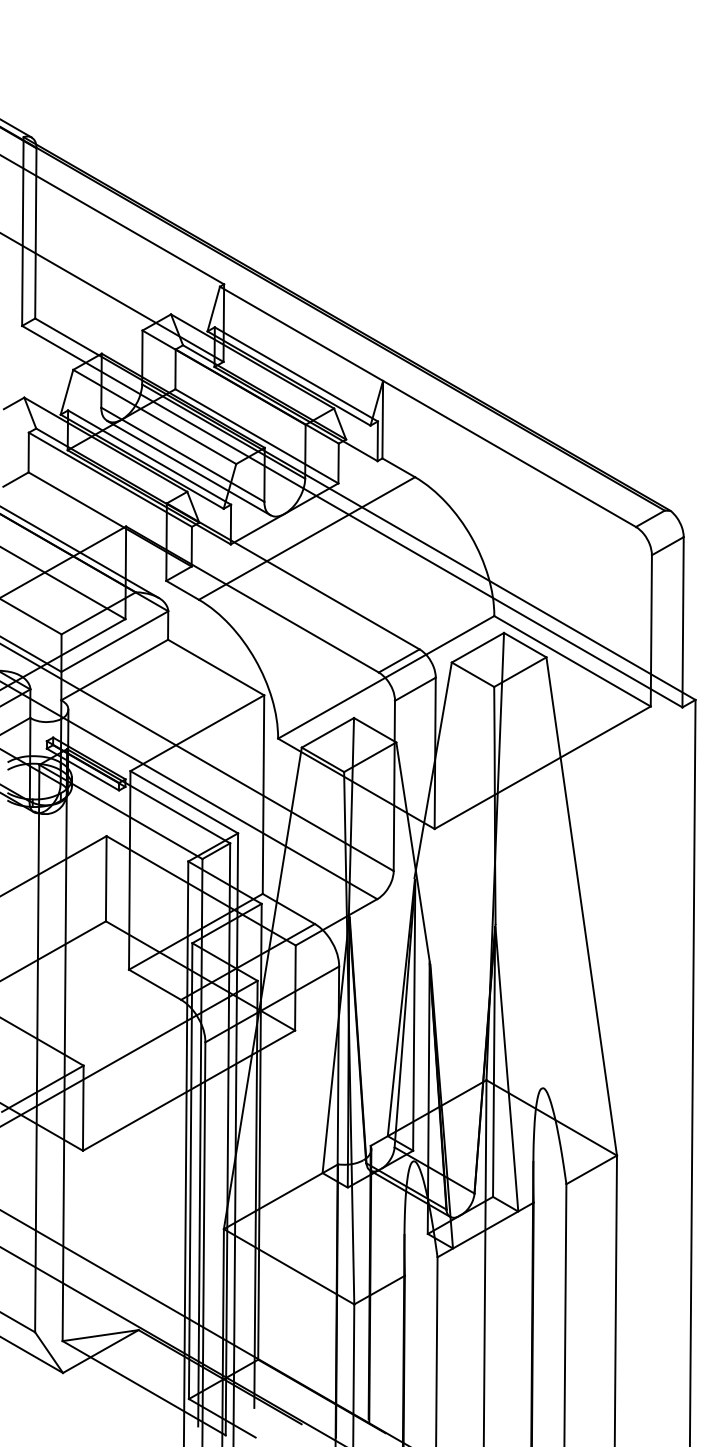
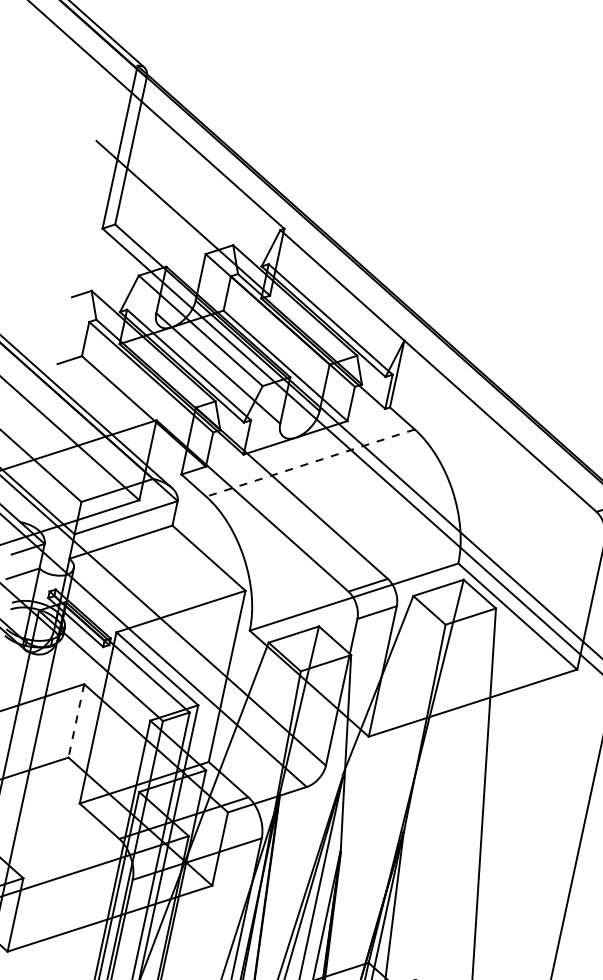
line: (188, 468) -> (220, 381), removed
line: (306, 538) -> (310, 462), solid -> dashed
line: (106, 878) -> (76, 720), solid -> dashed

